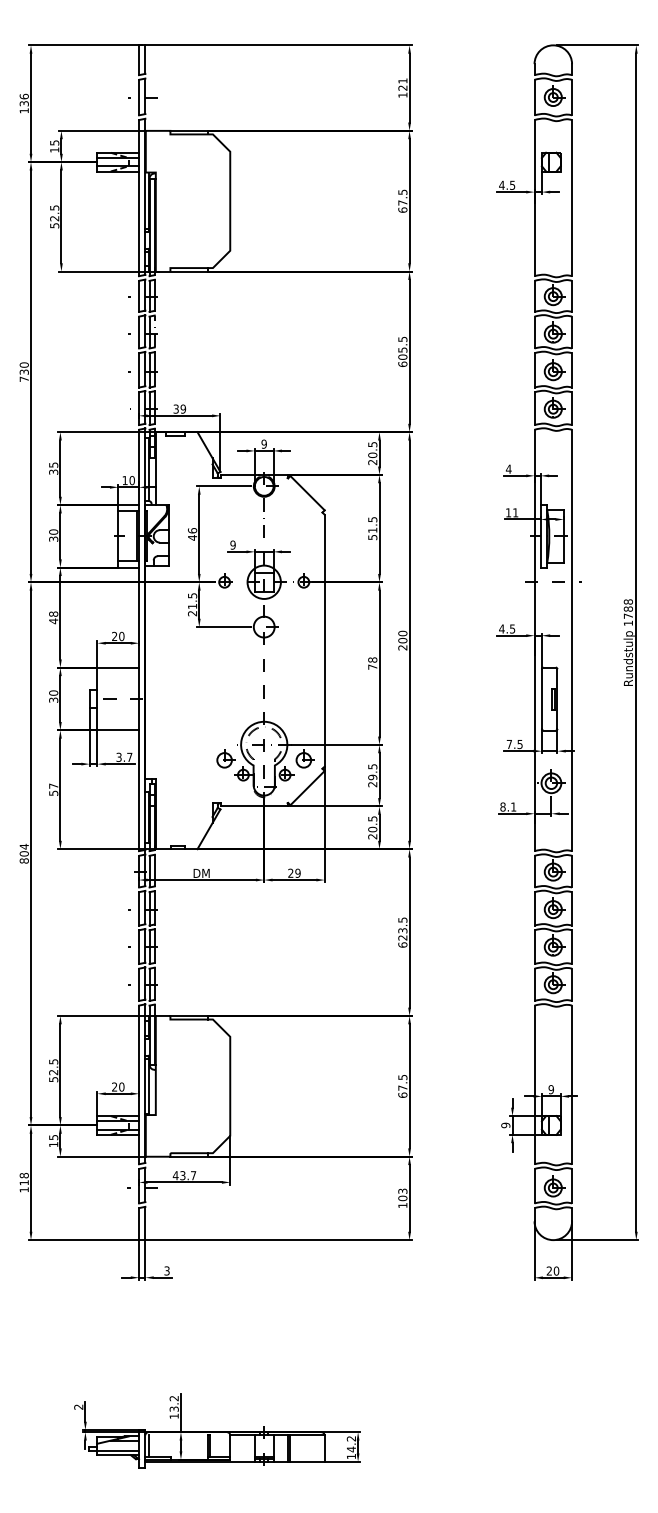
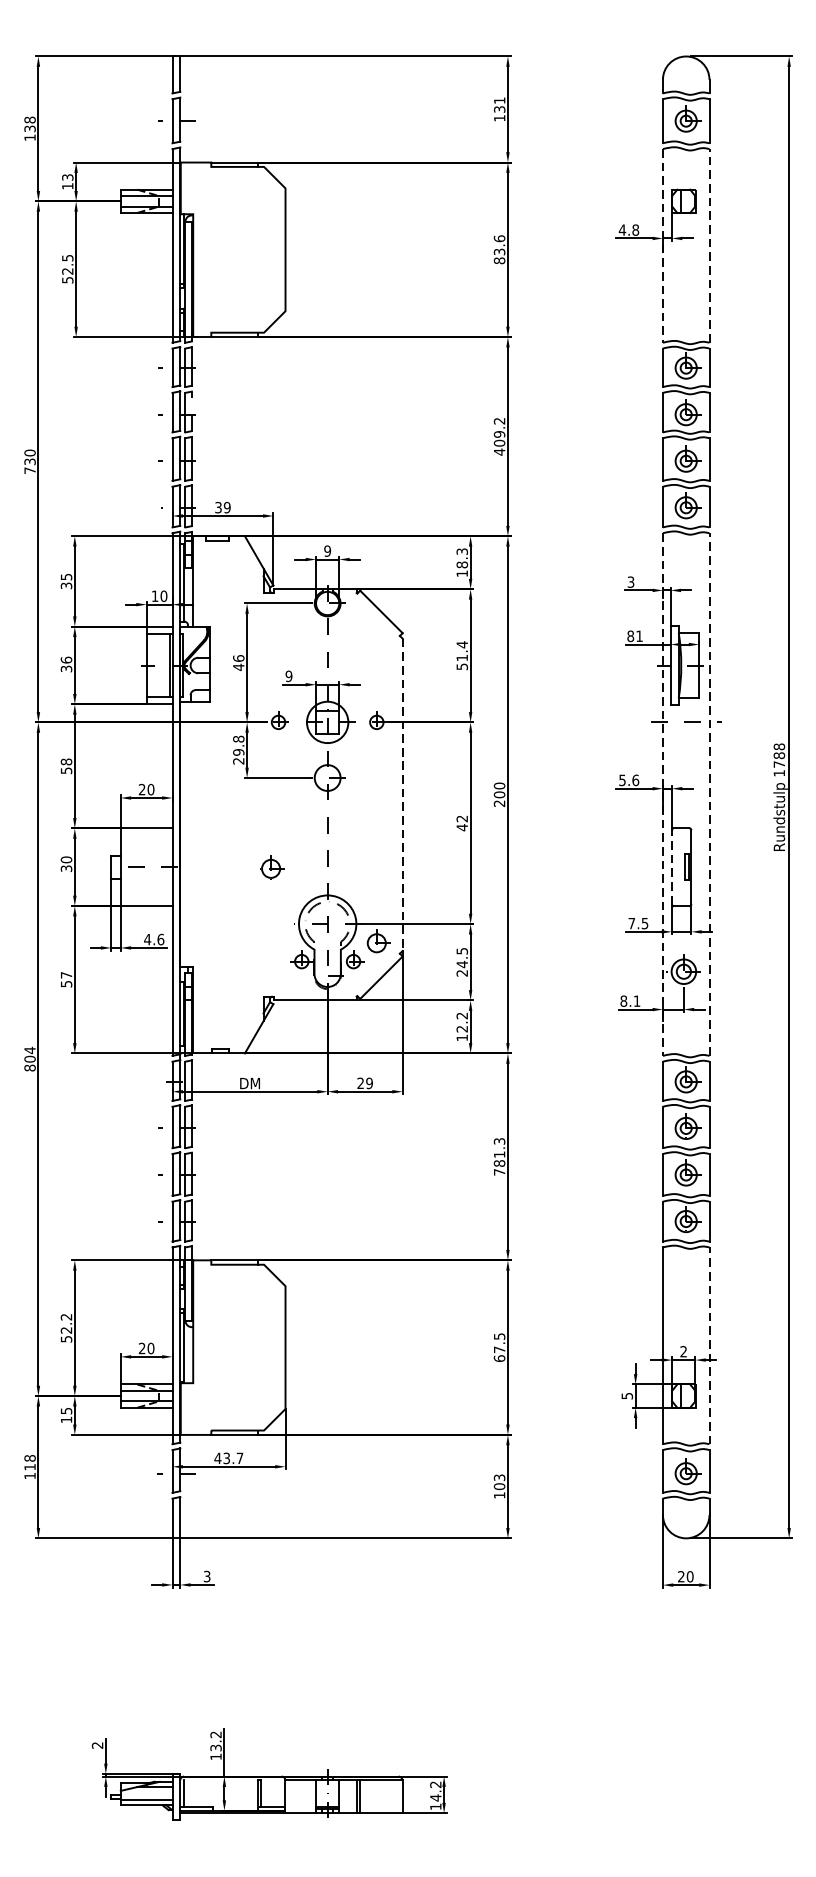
text: (403, 87) -> (500, 108), 121 -> 131
text: (23, 96) -> (29, 119), 136 -> 138
text: (53, 142) -> (66, 176), 15 -> 13
text: (512, 184) -> (635, 229), 4.5 -> 4.8
line: (572, 197) -> (710, 245), solid -> dashed
line: (534, 198) -> (662, 246), solid -> dashed
text: (402, 200) -> (499, 248), 67.5 -> 83.6
text: (402, 351) -> (499, 436), 605.5 -> 409.2
text: (372, 453) -> (461, 562), 20.5 -> 18.3
text: (508, 468) -> (630, 581), 4 -> 3
text: (508, 512) -> (630, 635), 11 -> 81
text: (372, 519) -> (461, 644), 51.5 -> 51.4
text: (53, 531) -> (66, 659), 30 -> 36
text: (192, 601) -> (238, 746), 21.5 -> 29.8
text: (53, 621) -> (66, 771), 48 -> 58
text: (507, 628) -> (629, 779), 4.5 -> 5.6
line: (324, 640) -> (402, 794), solid -> dashed
line: (534, 640) -> (662, 794), solid -> dashed
line: (572, 640) -> (710, 794), solid -> dashed
text: (372, 663) -> (461, 823), 78 -> 42
line: (541, 699) -> (671, 867), solid -> dashed
text: (124, 756) -> (154, 938), 3.7 -> 4.6
part: (225, 758) -> (272, 866), moved
text: (372, 777) -> (461, 964), 29.5 -> 24.5
text: (372, 827) -> (461, 1026), 20.5 -> 12.2
text: (402, 932) -> (499, 1156), 623.5 -> 781.3
text: (53, 1061) -> (66, 1316), 52.5 -> 52.2
line: (572, 1084) -> (710, 1345), solid -> dashed
text: (550, 1089) -> (682, 1351), 9 -> 2
text: (505, 1125) -> (626, 1396), 9 -> 5

